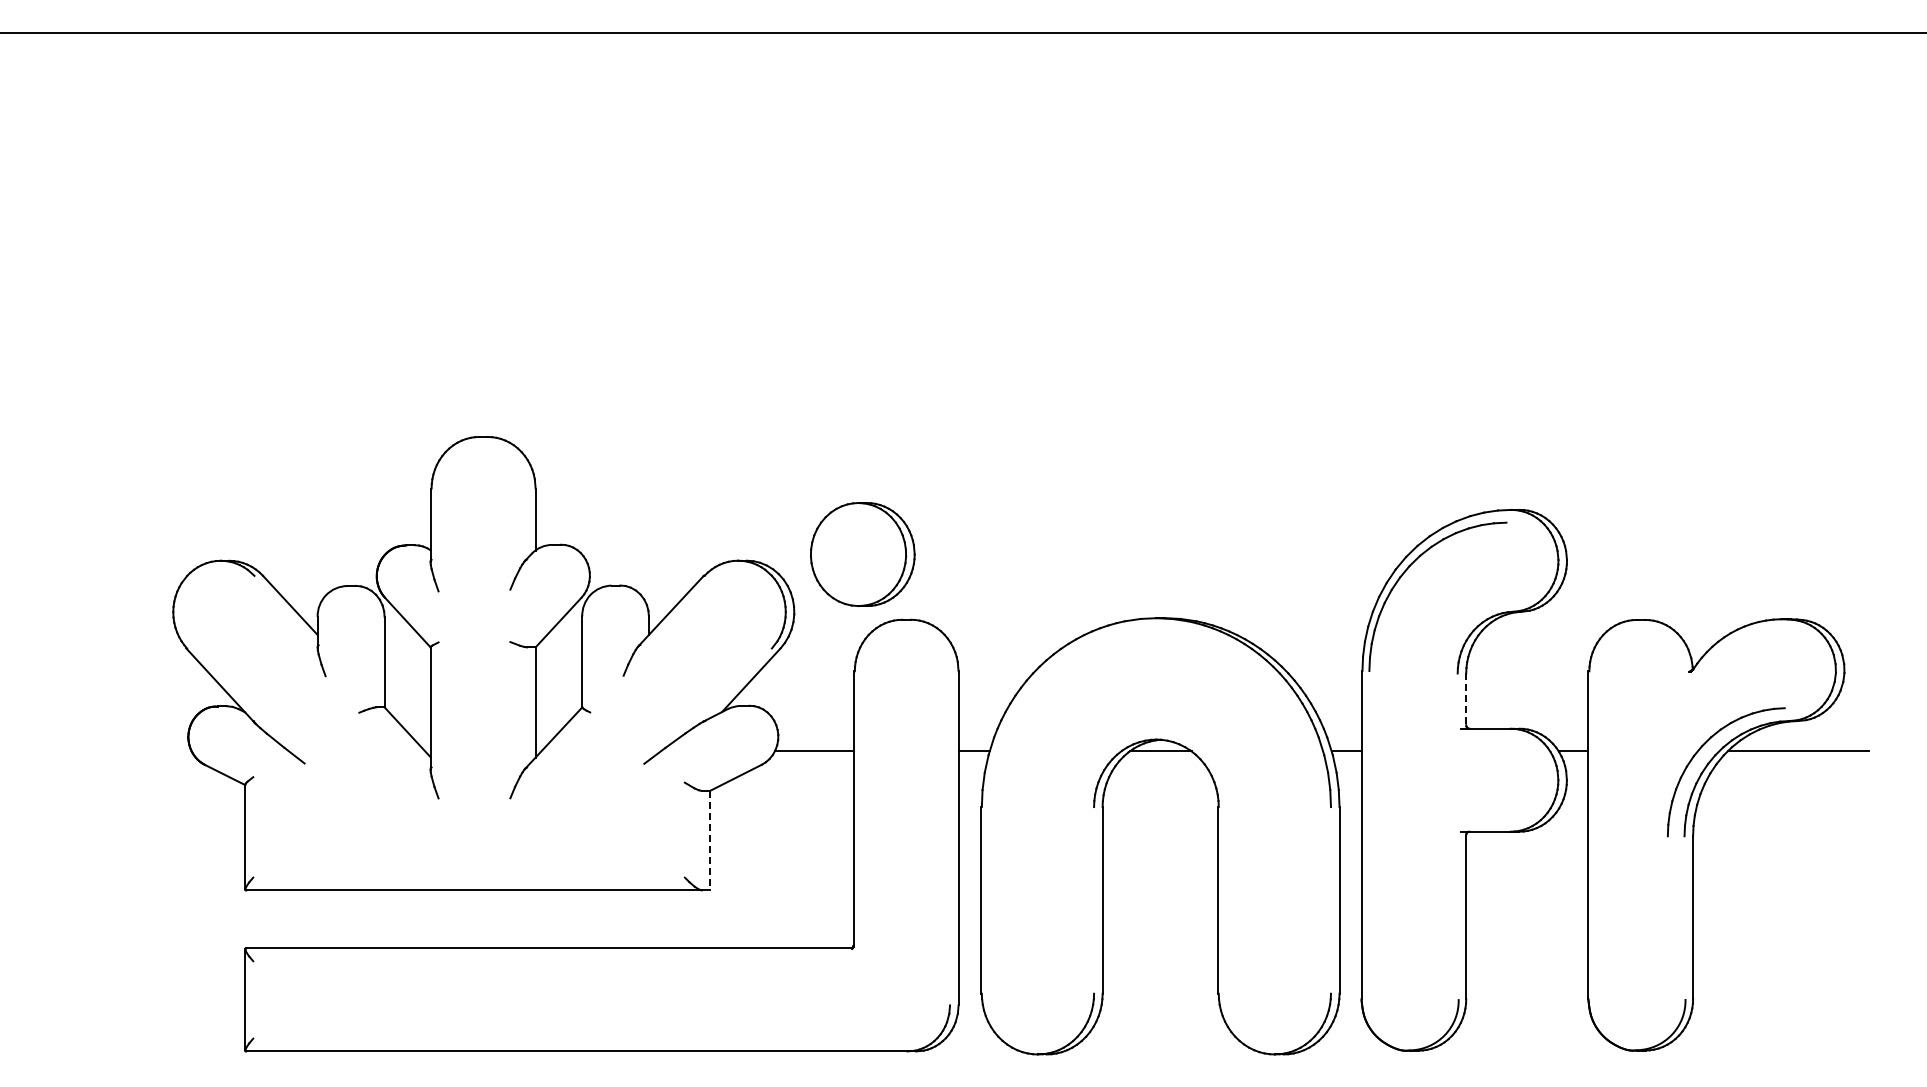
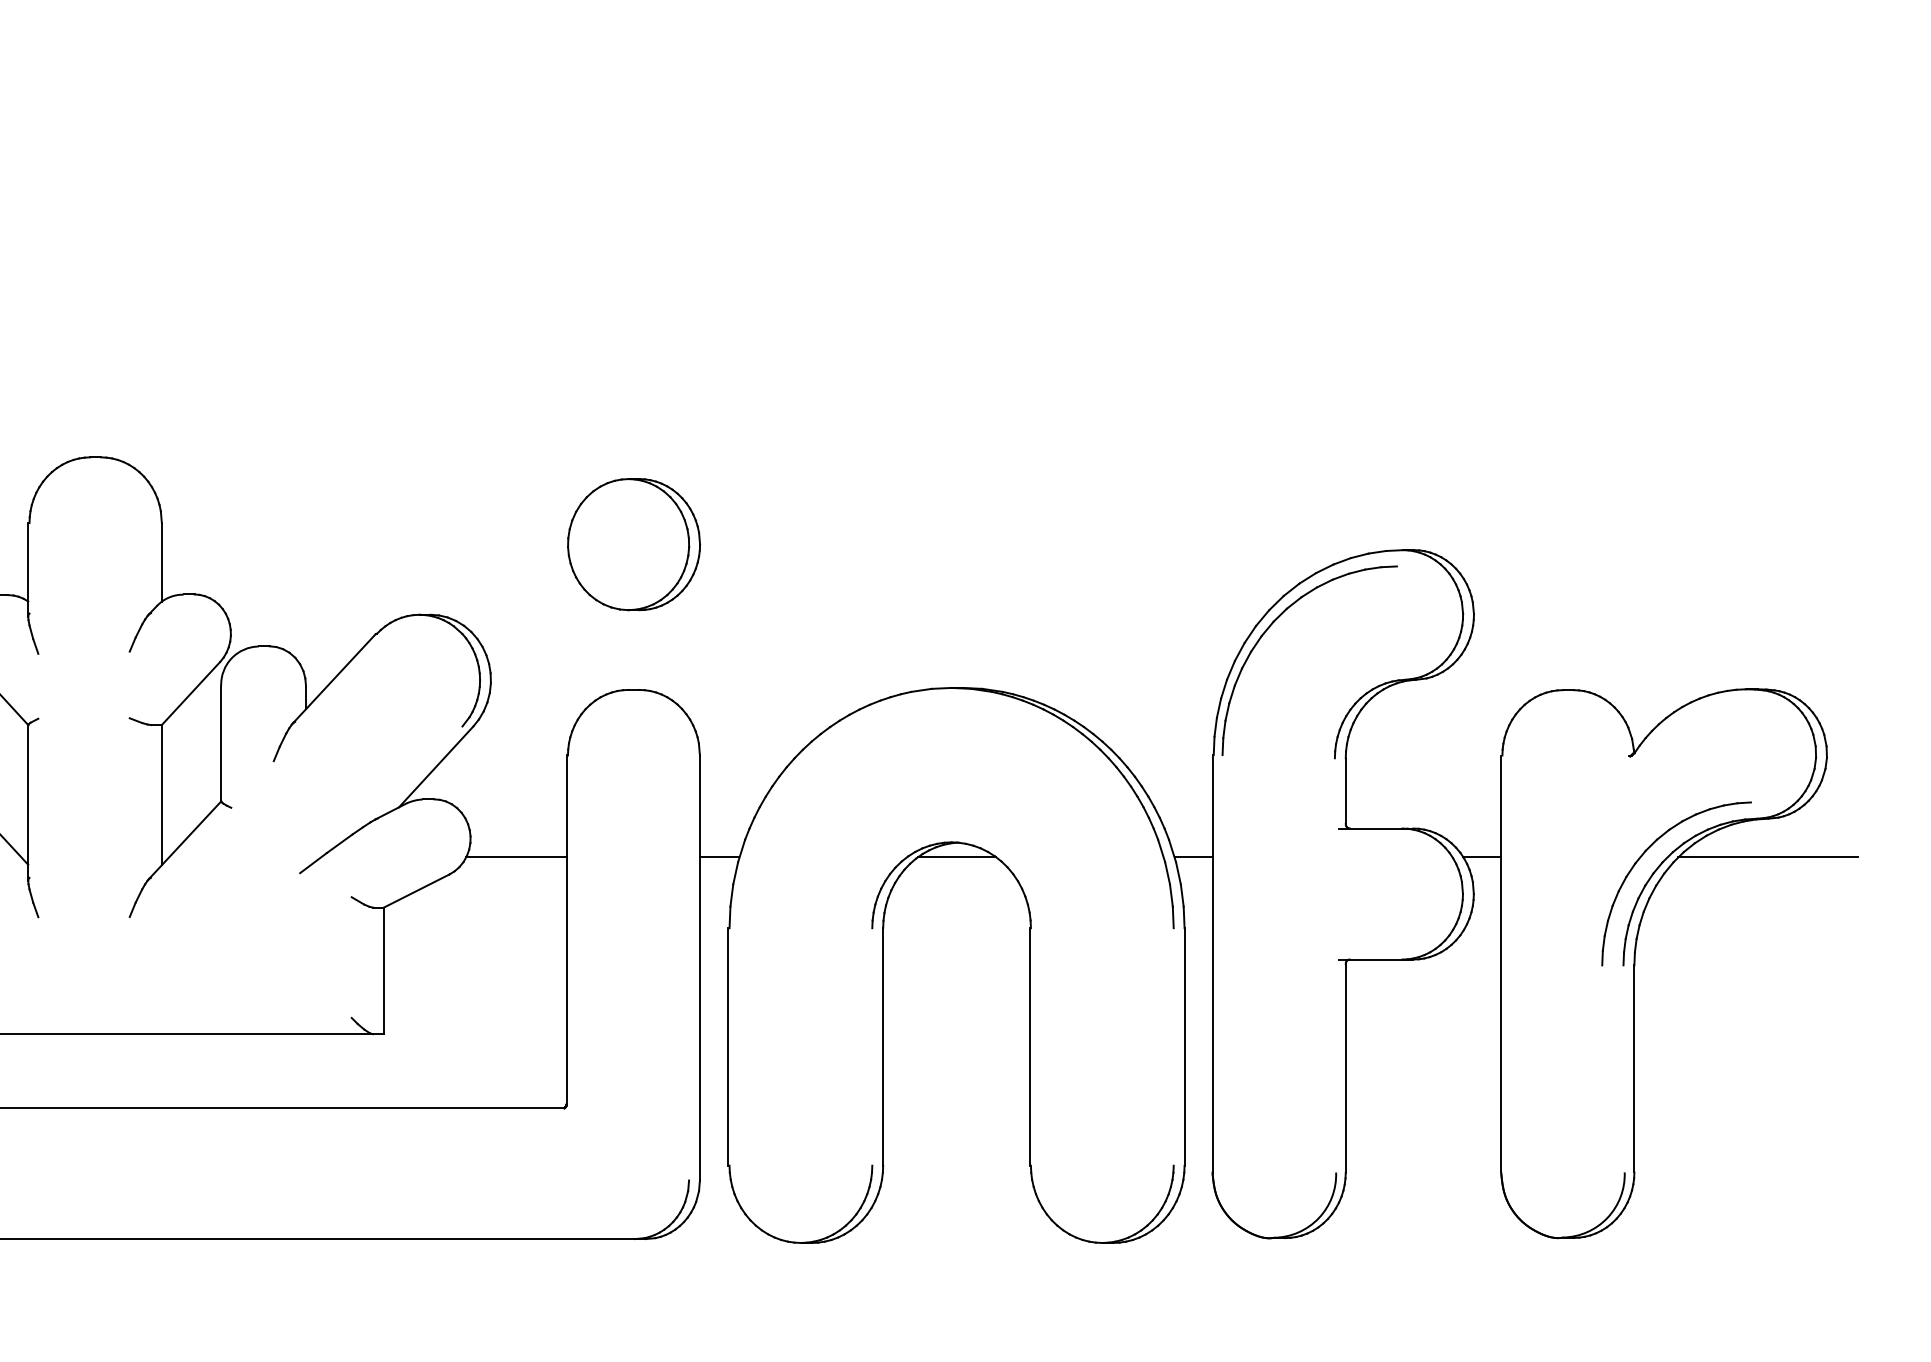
part: (862, 554) -> (633, 544), moved
line: (1466, 699) -> (1346, 791), dashed -> solid
line: (710, 840) -> (384, 970), dashed -> solid

